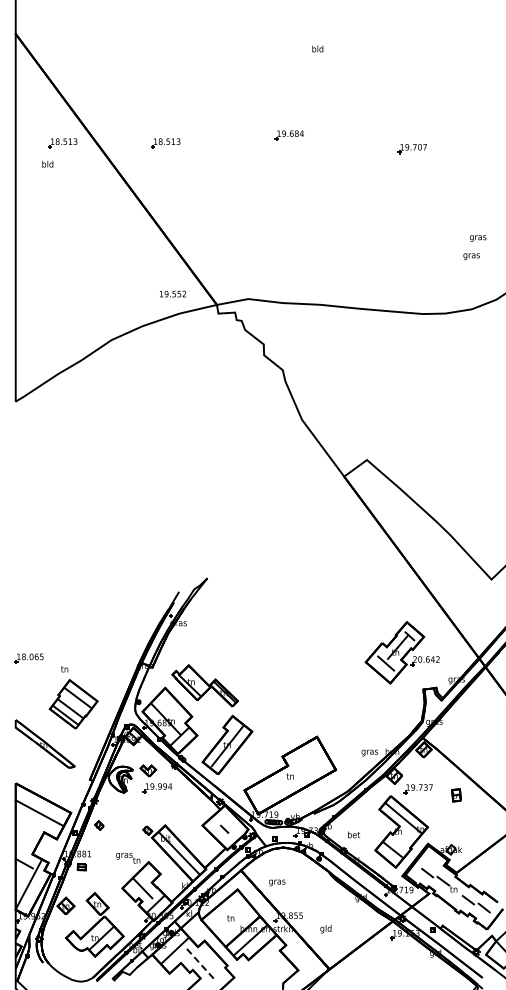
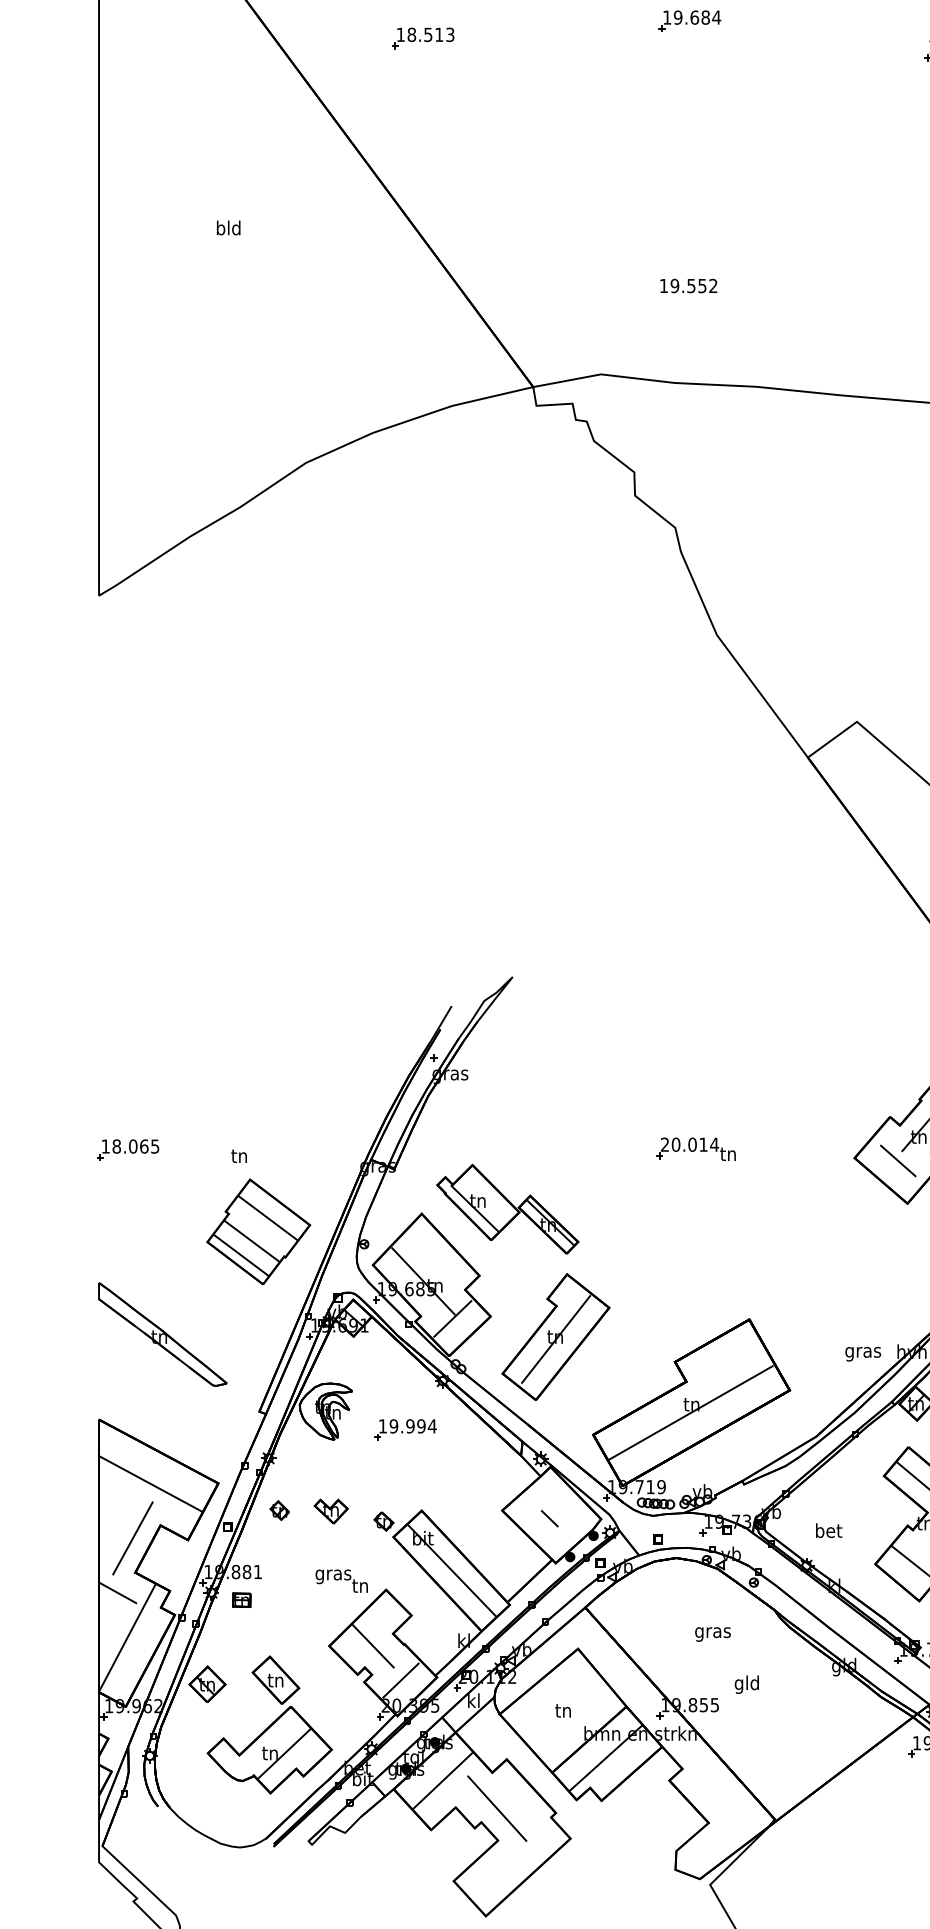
part: (62, 143) -> (199, 38), removed
text: (47, 163) -> (228, 226), moved
text: (173, 293) -> (689, 284), moved
part: (291, 657) -> (694, 1147), added
part: (73, 697) -> (258, 1216), moved
part: (148, 770) -> (331, 1510), moved
line: (289, 779) -> (689, 1411), added
line: (31, 838) -> (133, 1538), added
text: (277, 882) -> (713, 1633), moved
text: (325, 929) -> (745, 1685), moved
line: (199, 963) -> (495, 1808), dashed -> solid

